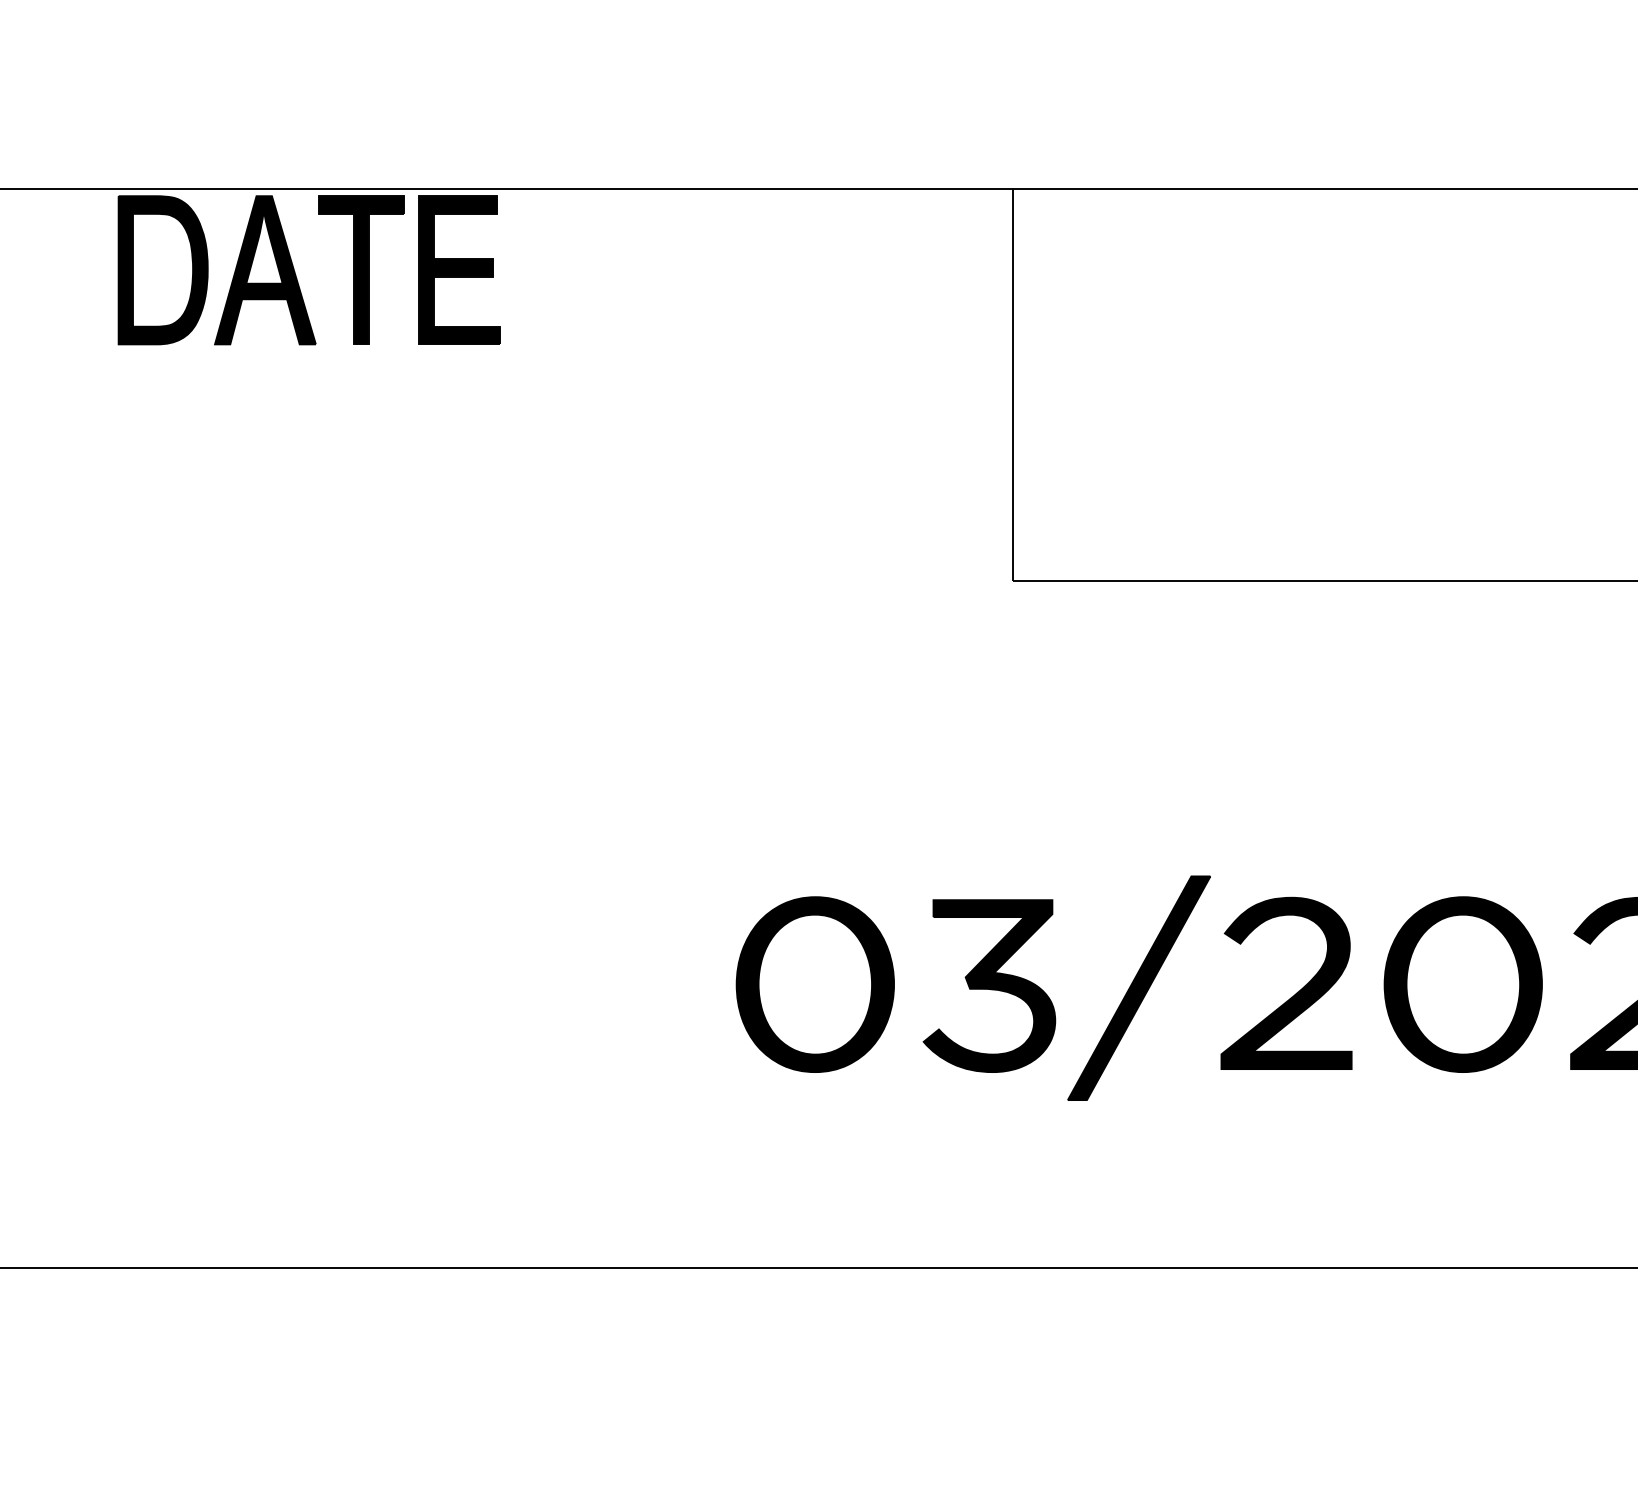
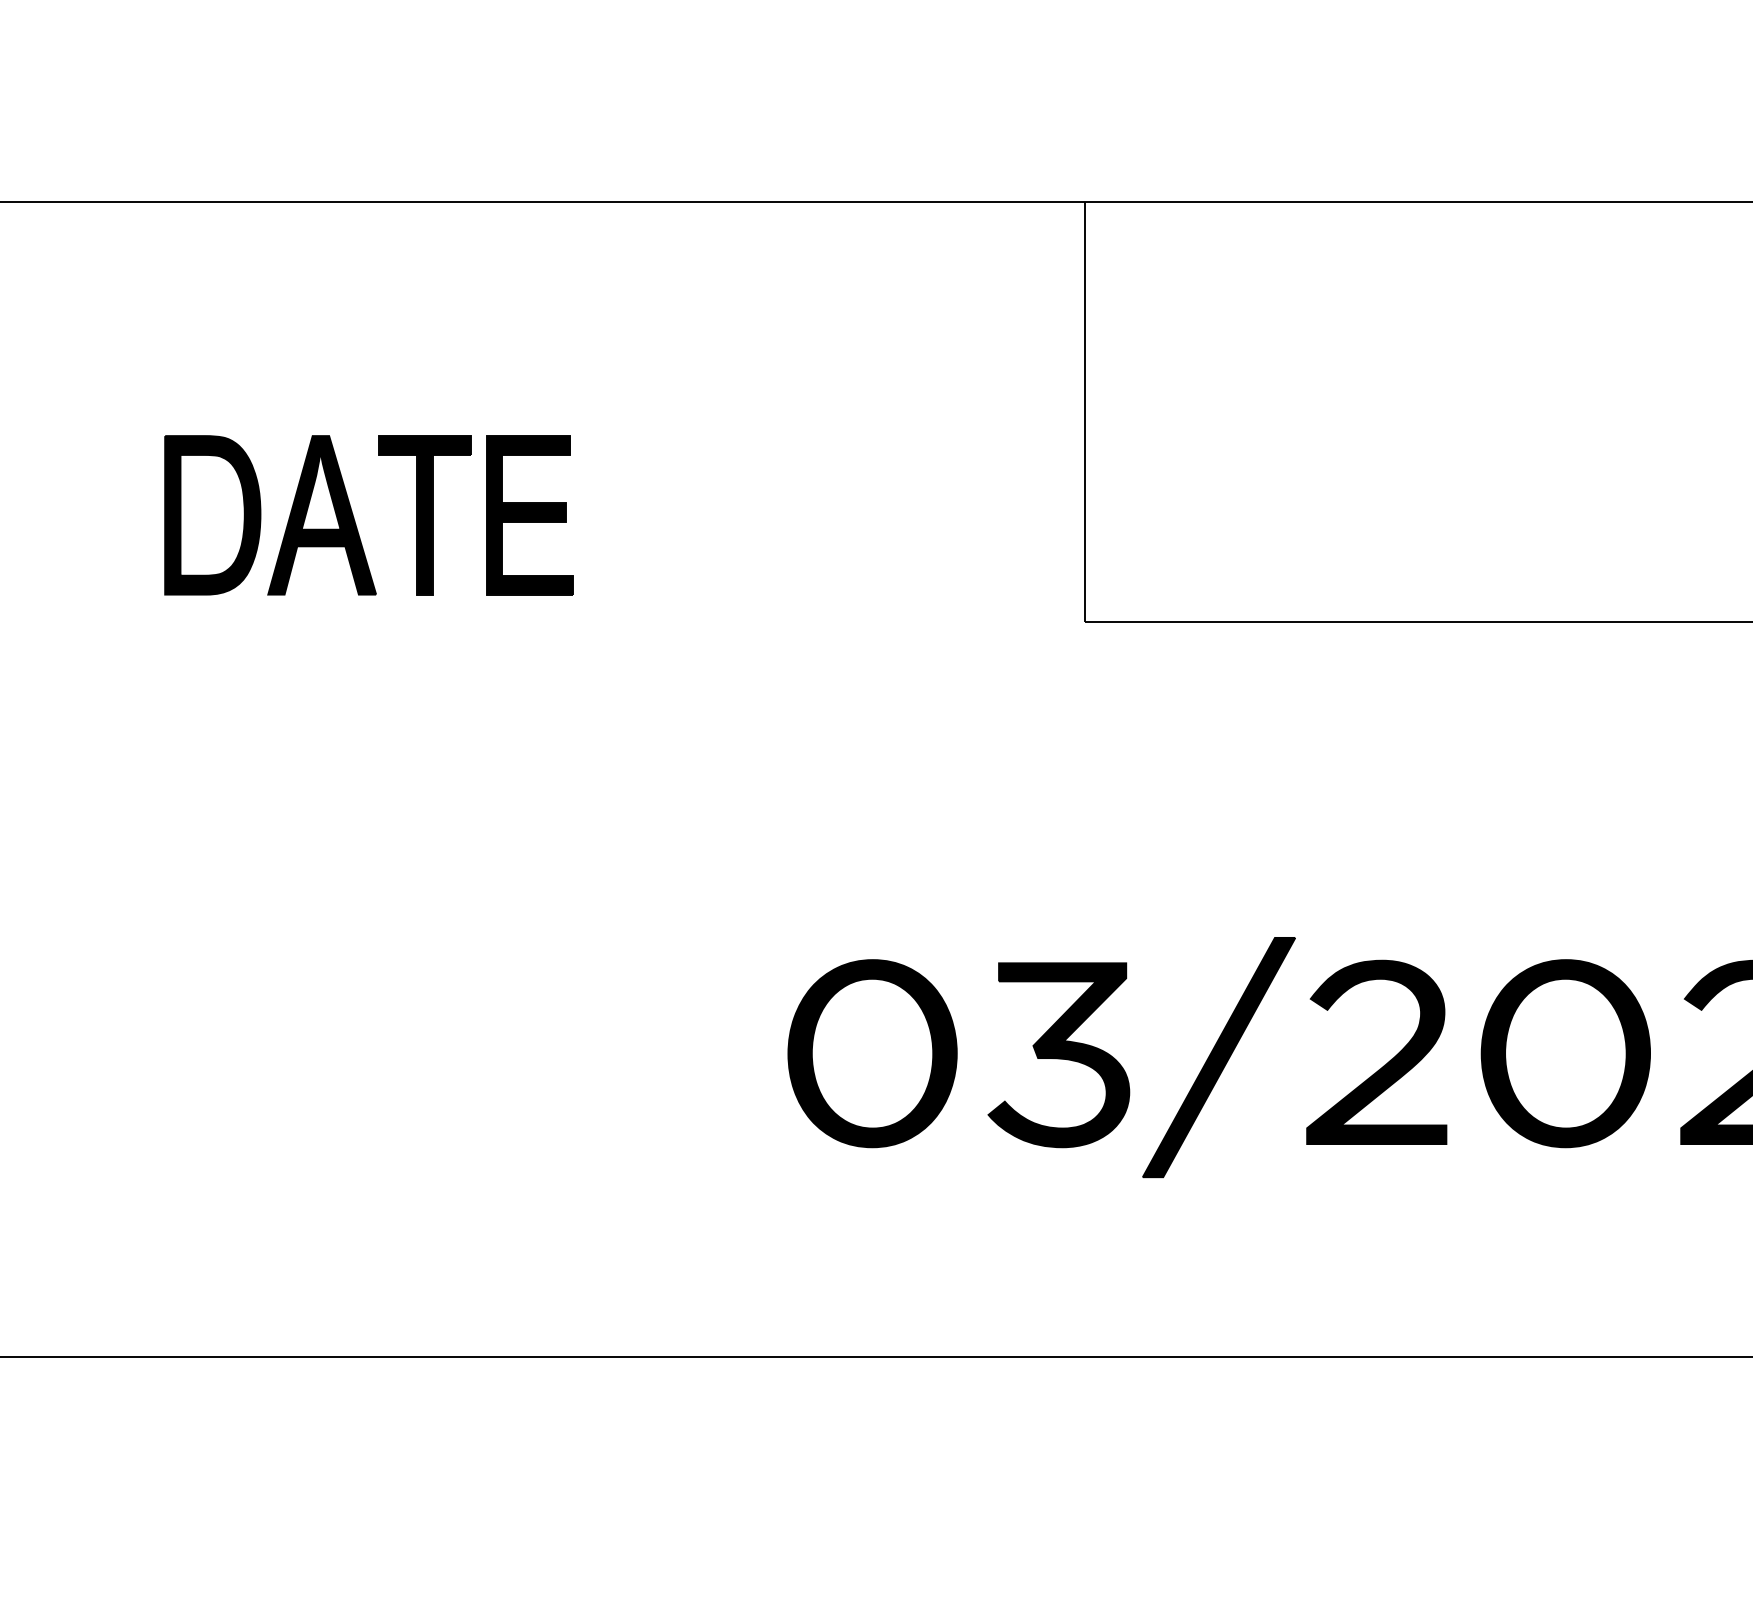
part: (296, 275) -> (355, 520), moved

